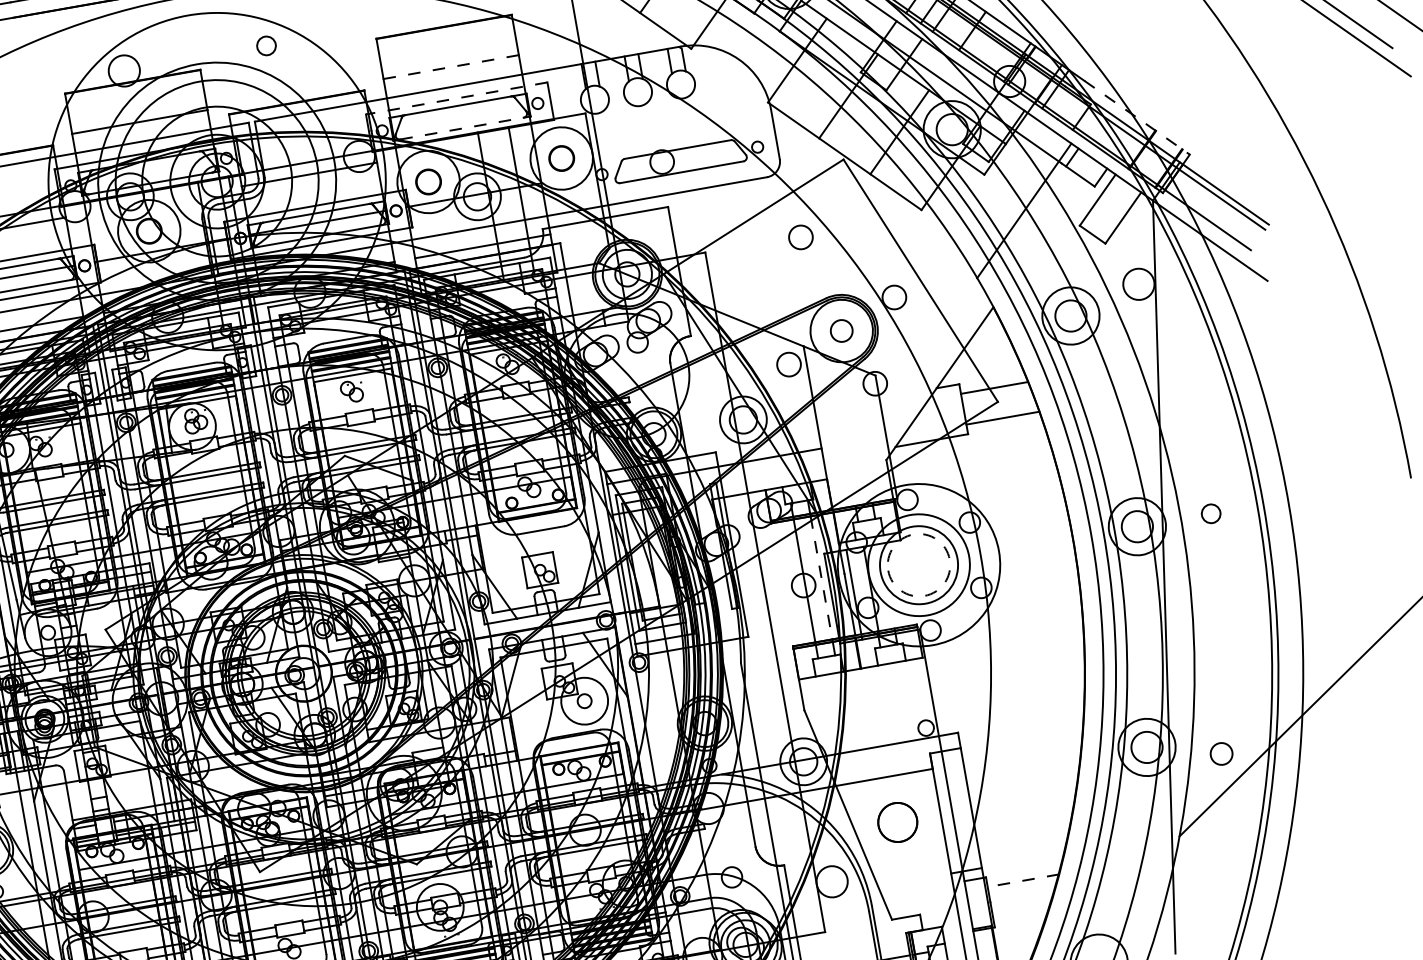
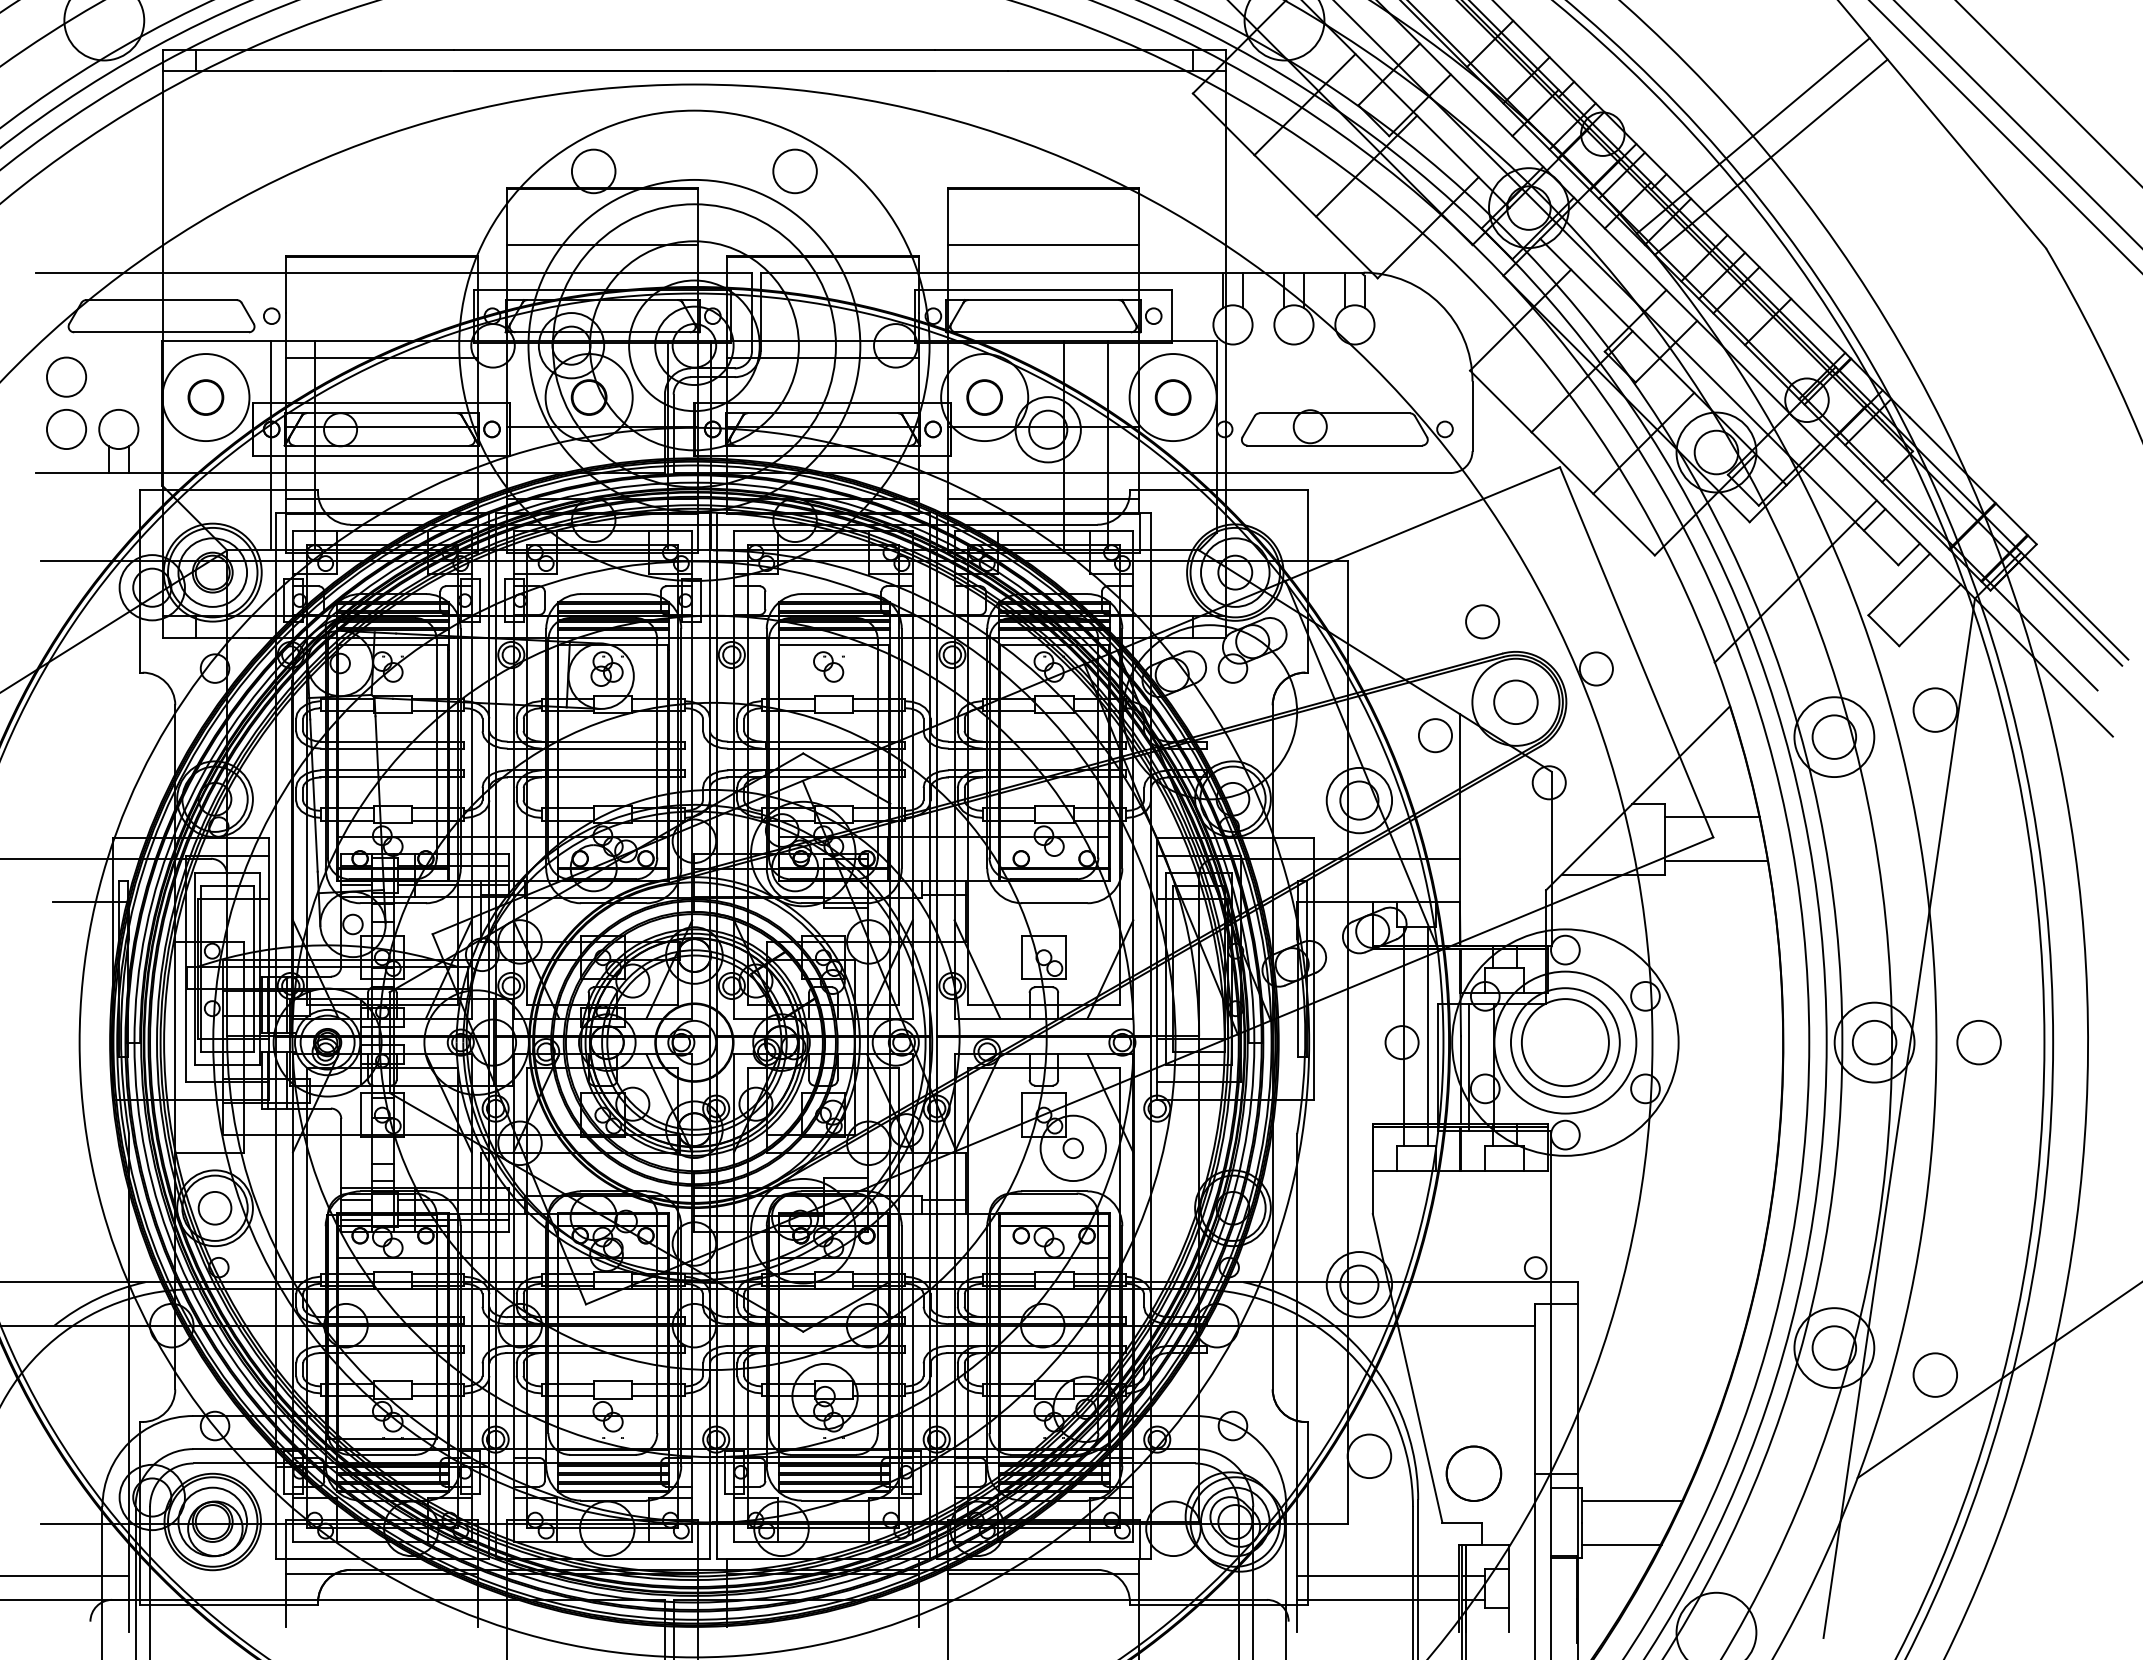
circle: (266, 46) -> (794, 171), size x1.67
line: (451, 67) -> (1043, 245), dashed -> solid
line: (456, 98) -> (1043, 289), dashed -> solid
line: (1137, 117) -> (1973, 480), dashed -> solid
line: (462, 128) -> (1044, 332), dashed -> solid
circle: (800, 237) -> (1482, 621), moved
circle: (841, 330) -> (1515, 701), size x1.43
circle: (1210, 513) -> (1978, 1042), size x1.67
circle: (918, 565) -> (1564, 1042), dashed -> solid
line: (821, 577) -> (1428, 1036), dashed -> solid
circle: (1221, 753) -> (1934, 1374), size x1.43
part: (897, 822) -> (1473, 1473), moved
line: (1023, 880) -> (1632, 1501), dashed -> solid
line: (1021, 912) -> (1621, 1544), added

